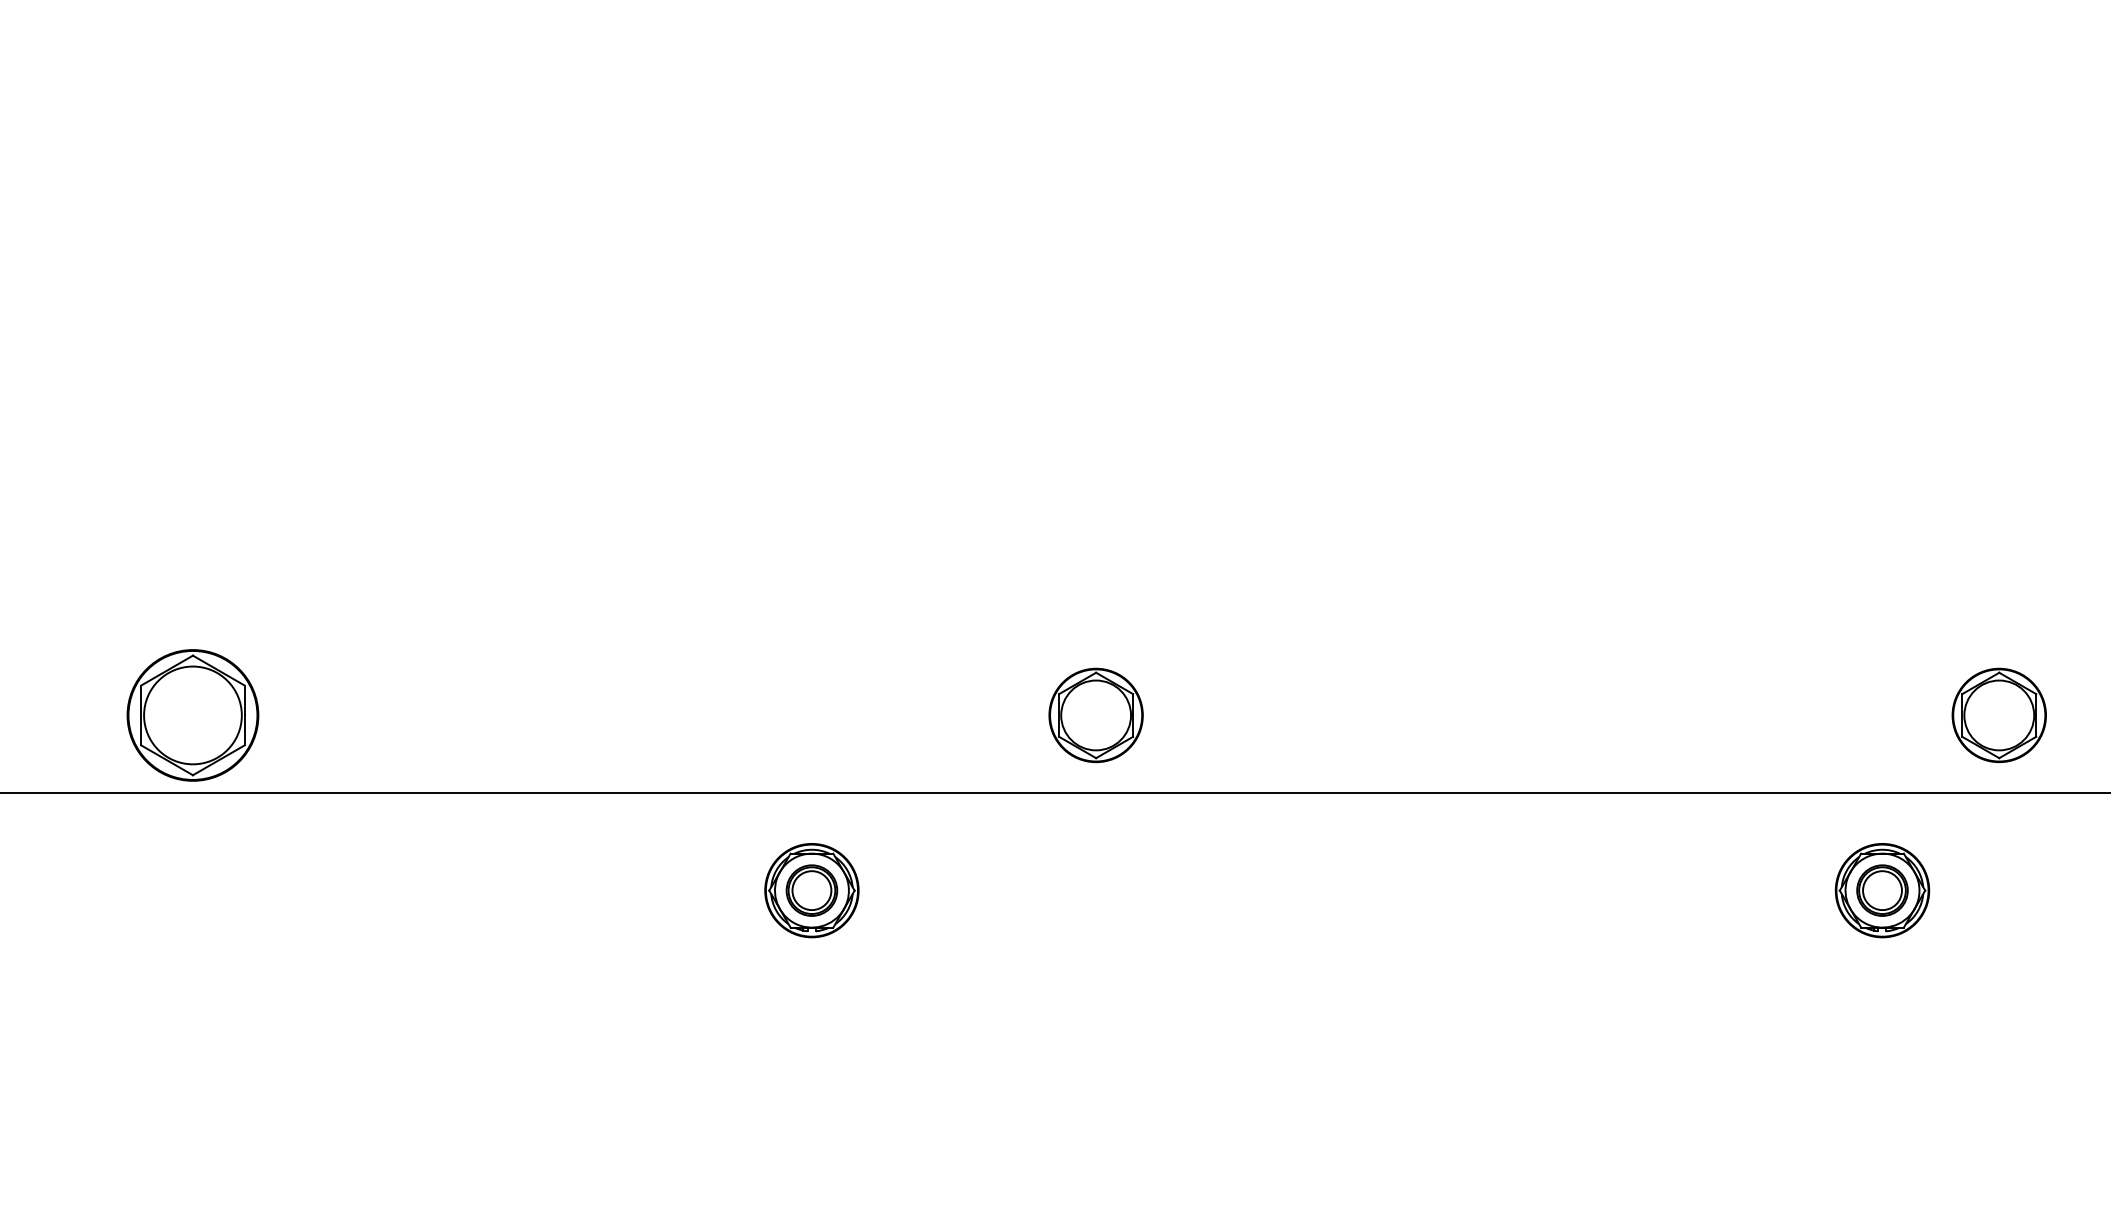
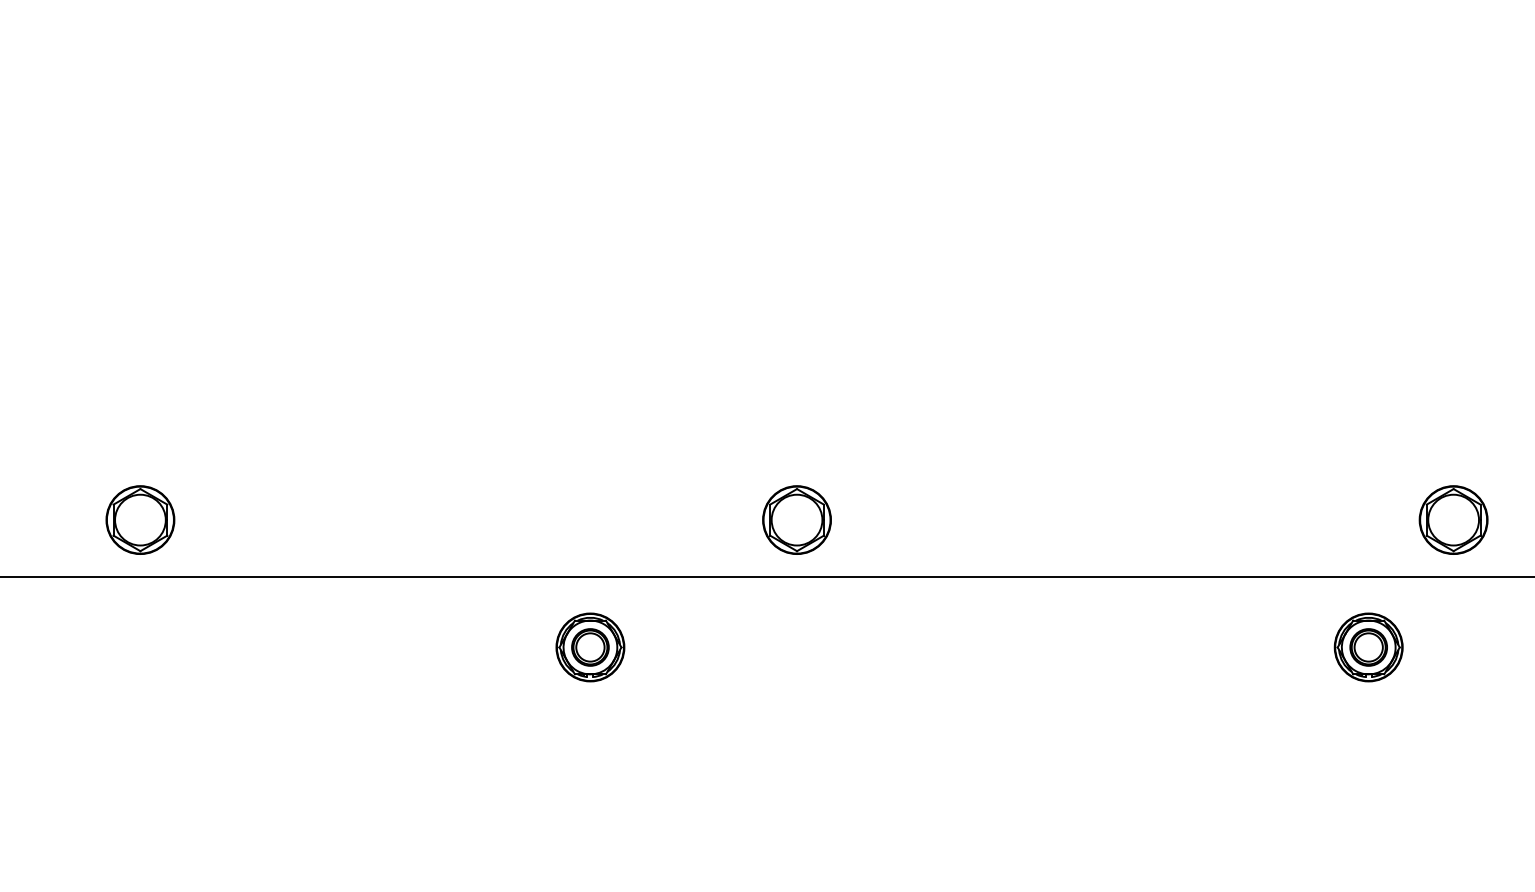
part: (192, 715) -> (140, 520), size x0.71

